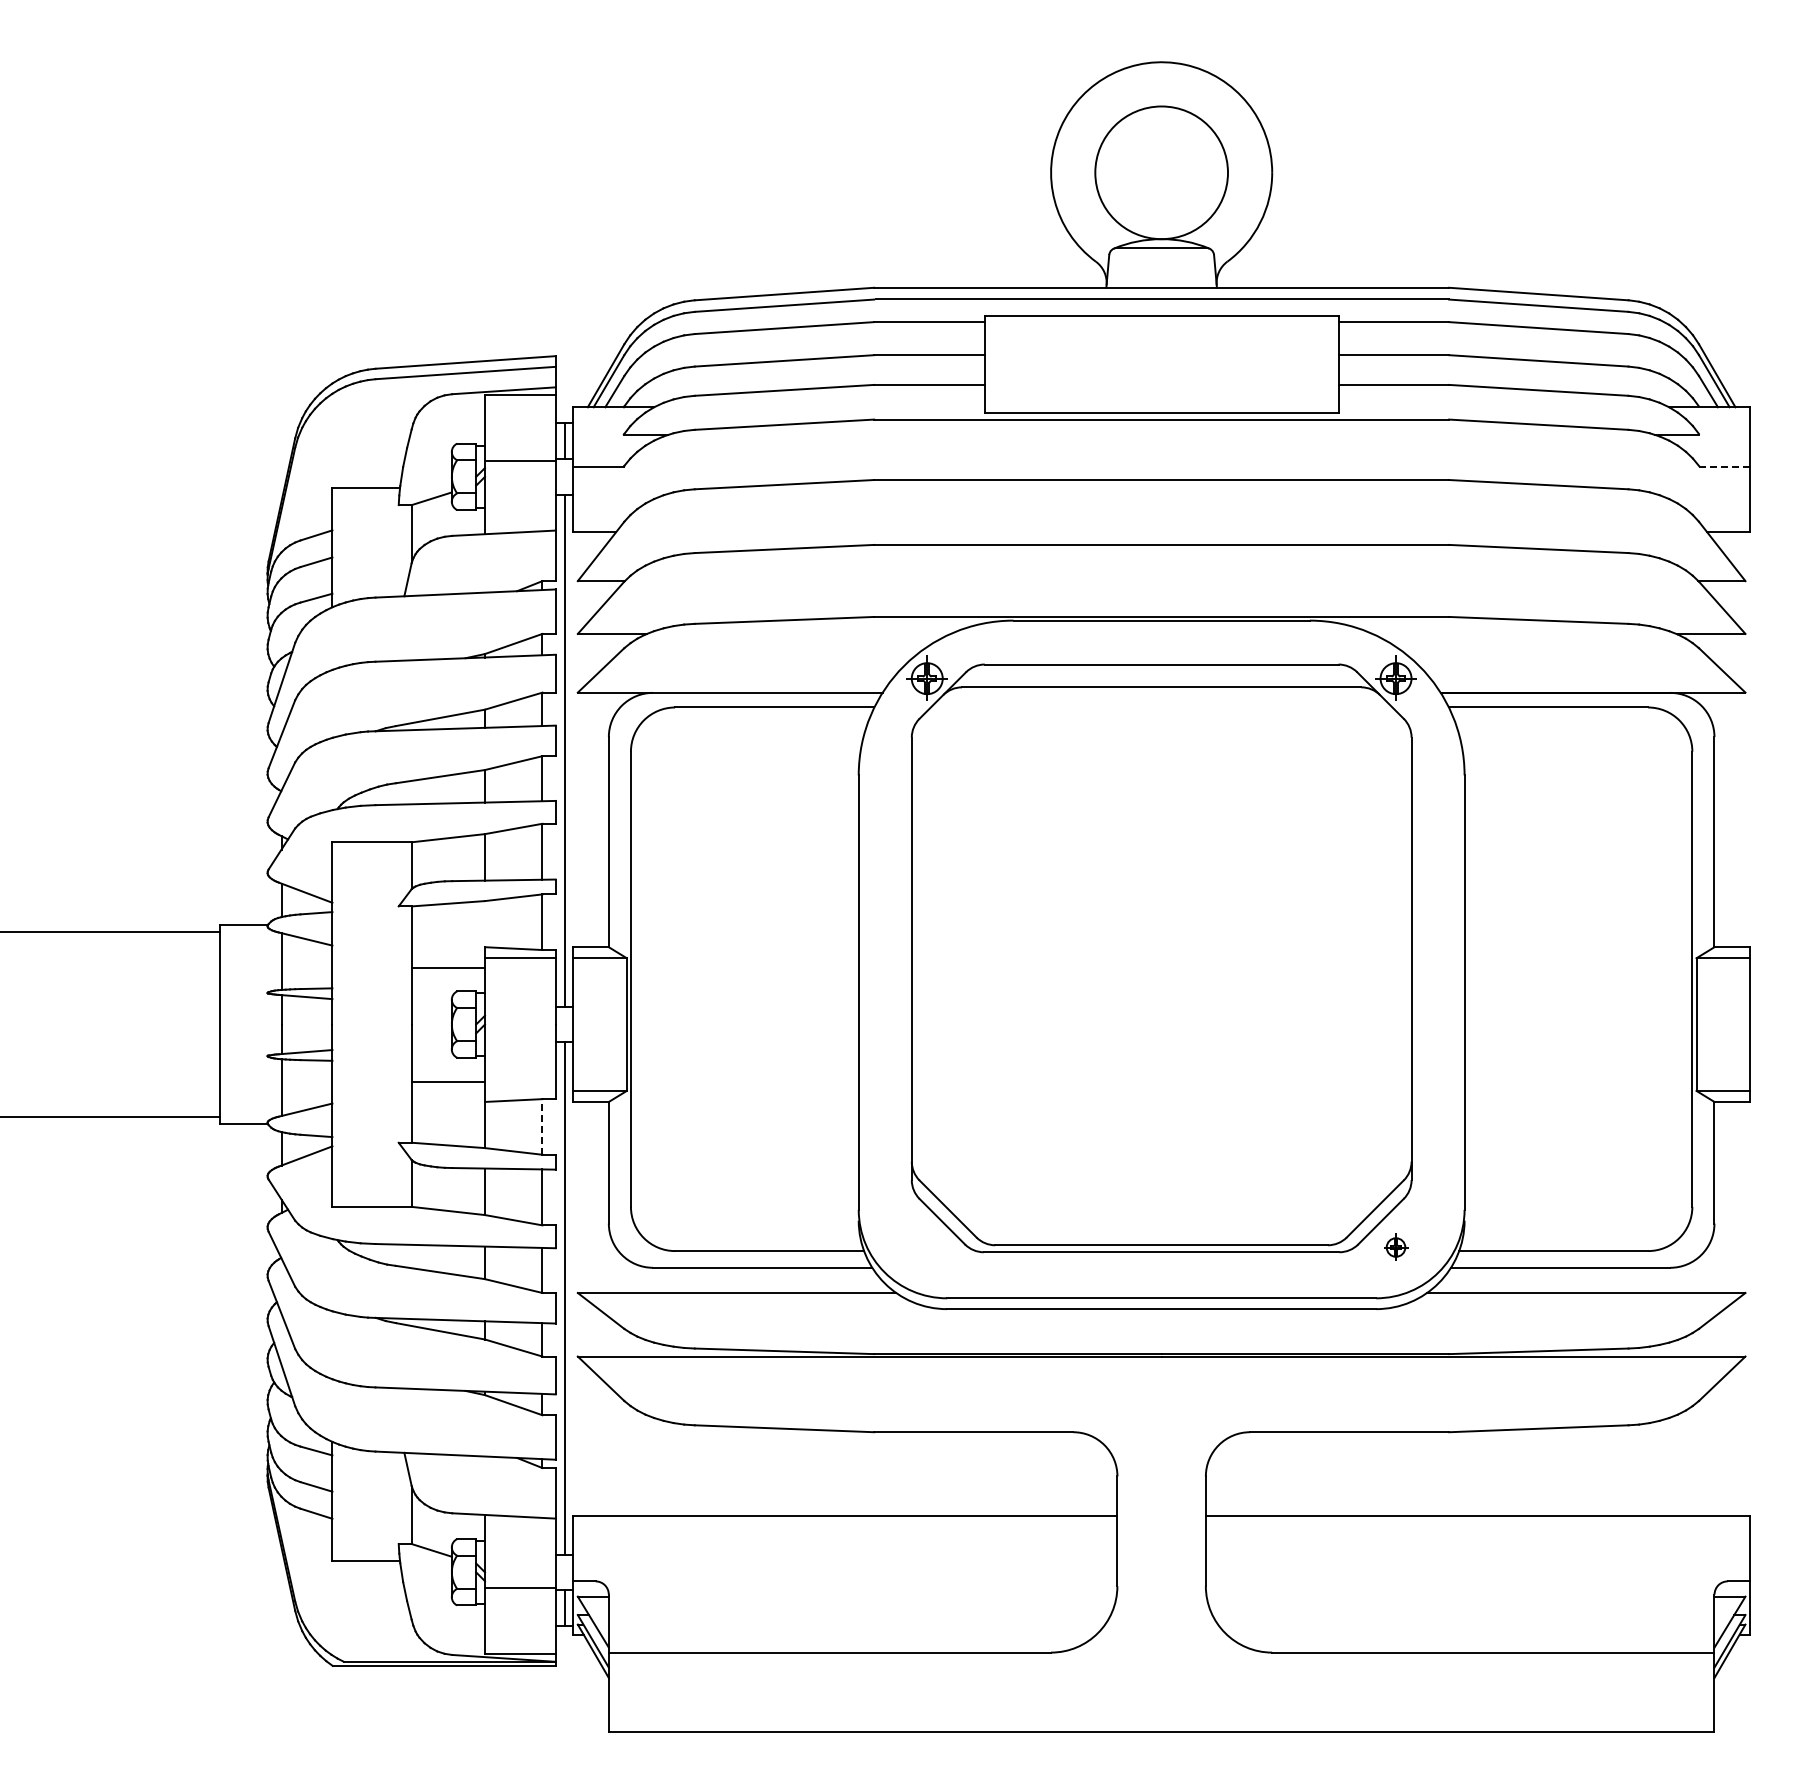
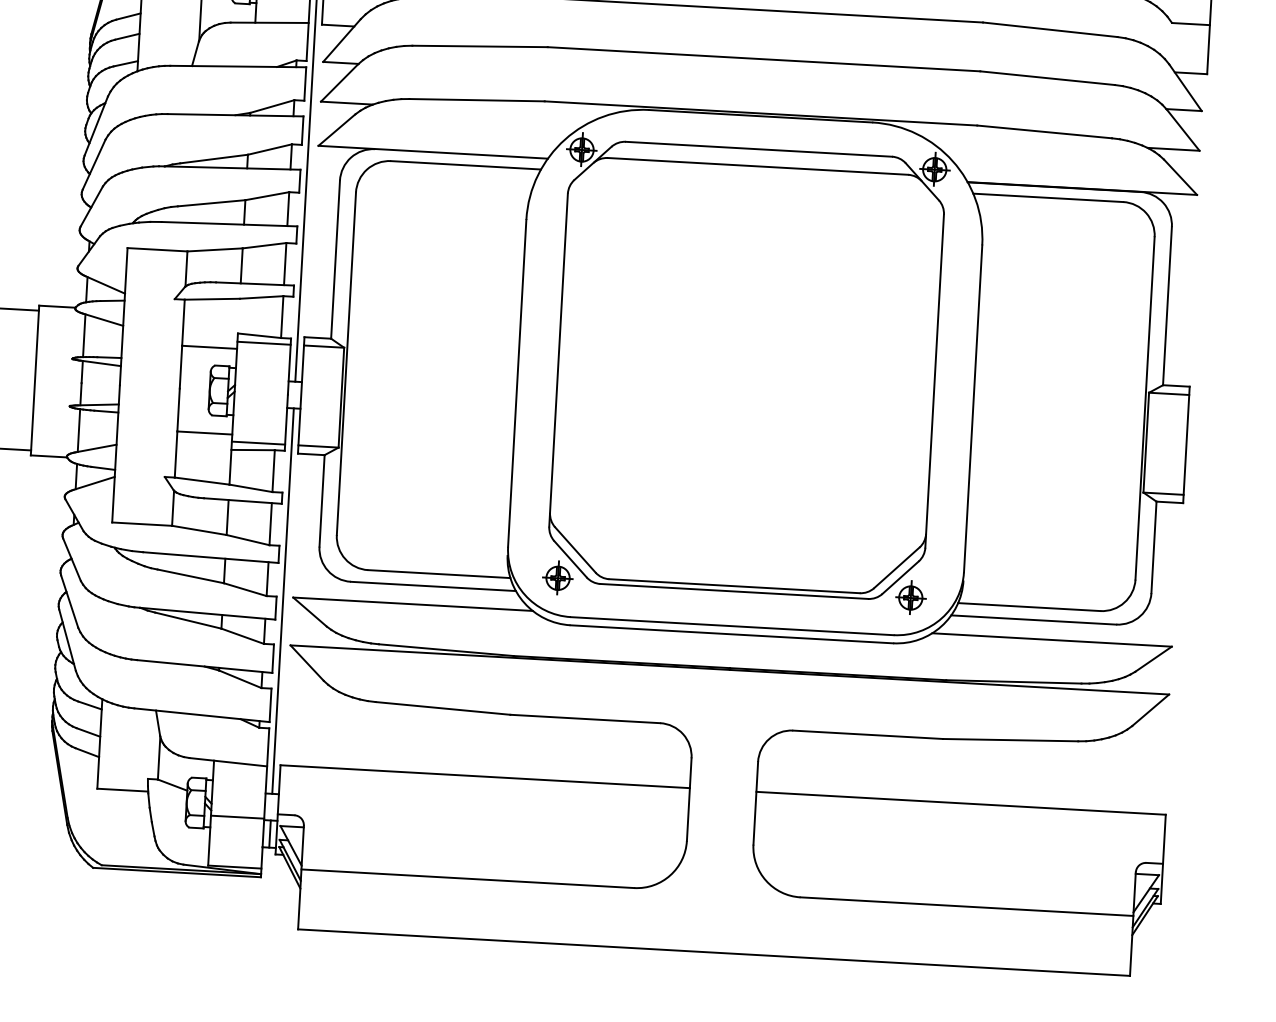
line: (1724, 466) -> (1190, 23), dashed -> solid
line: (519, 1090) -> (257, 442), added
line: (542, 1126) -> (273, 470), dashed -> solid
part: (926, 1246) -> (557, 577), added
part: (1395, 1246) -> (910, 596), size x1.67

